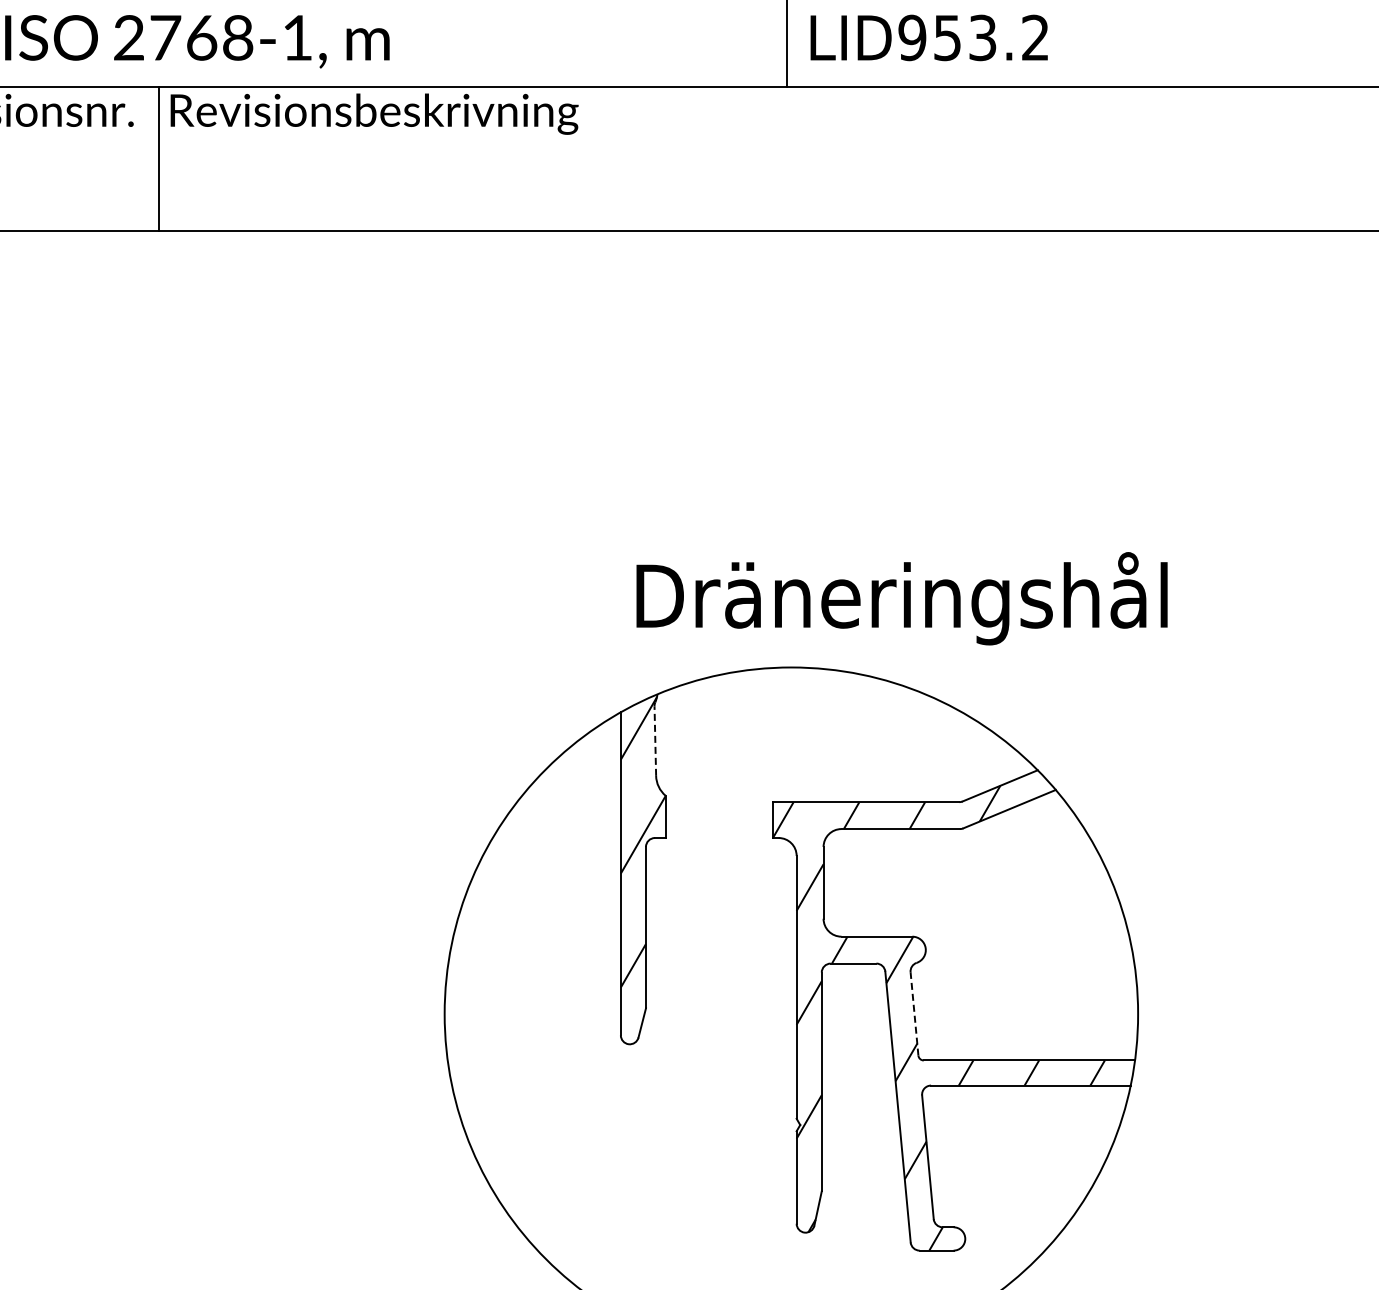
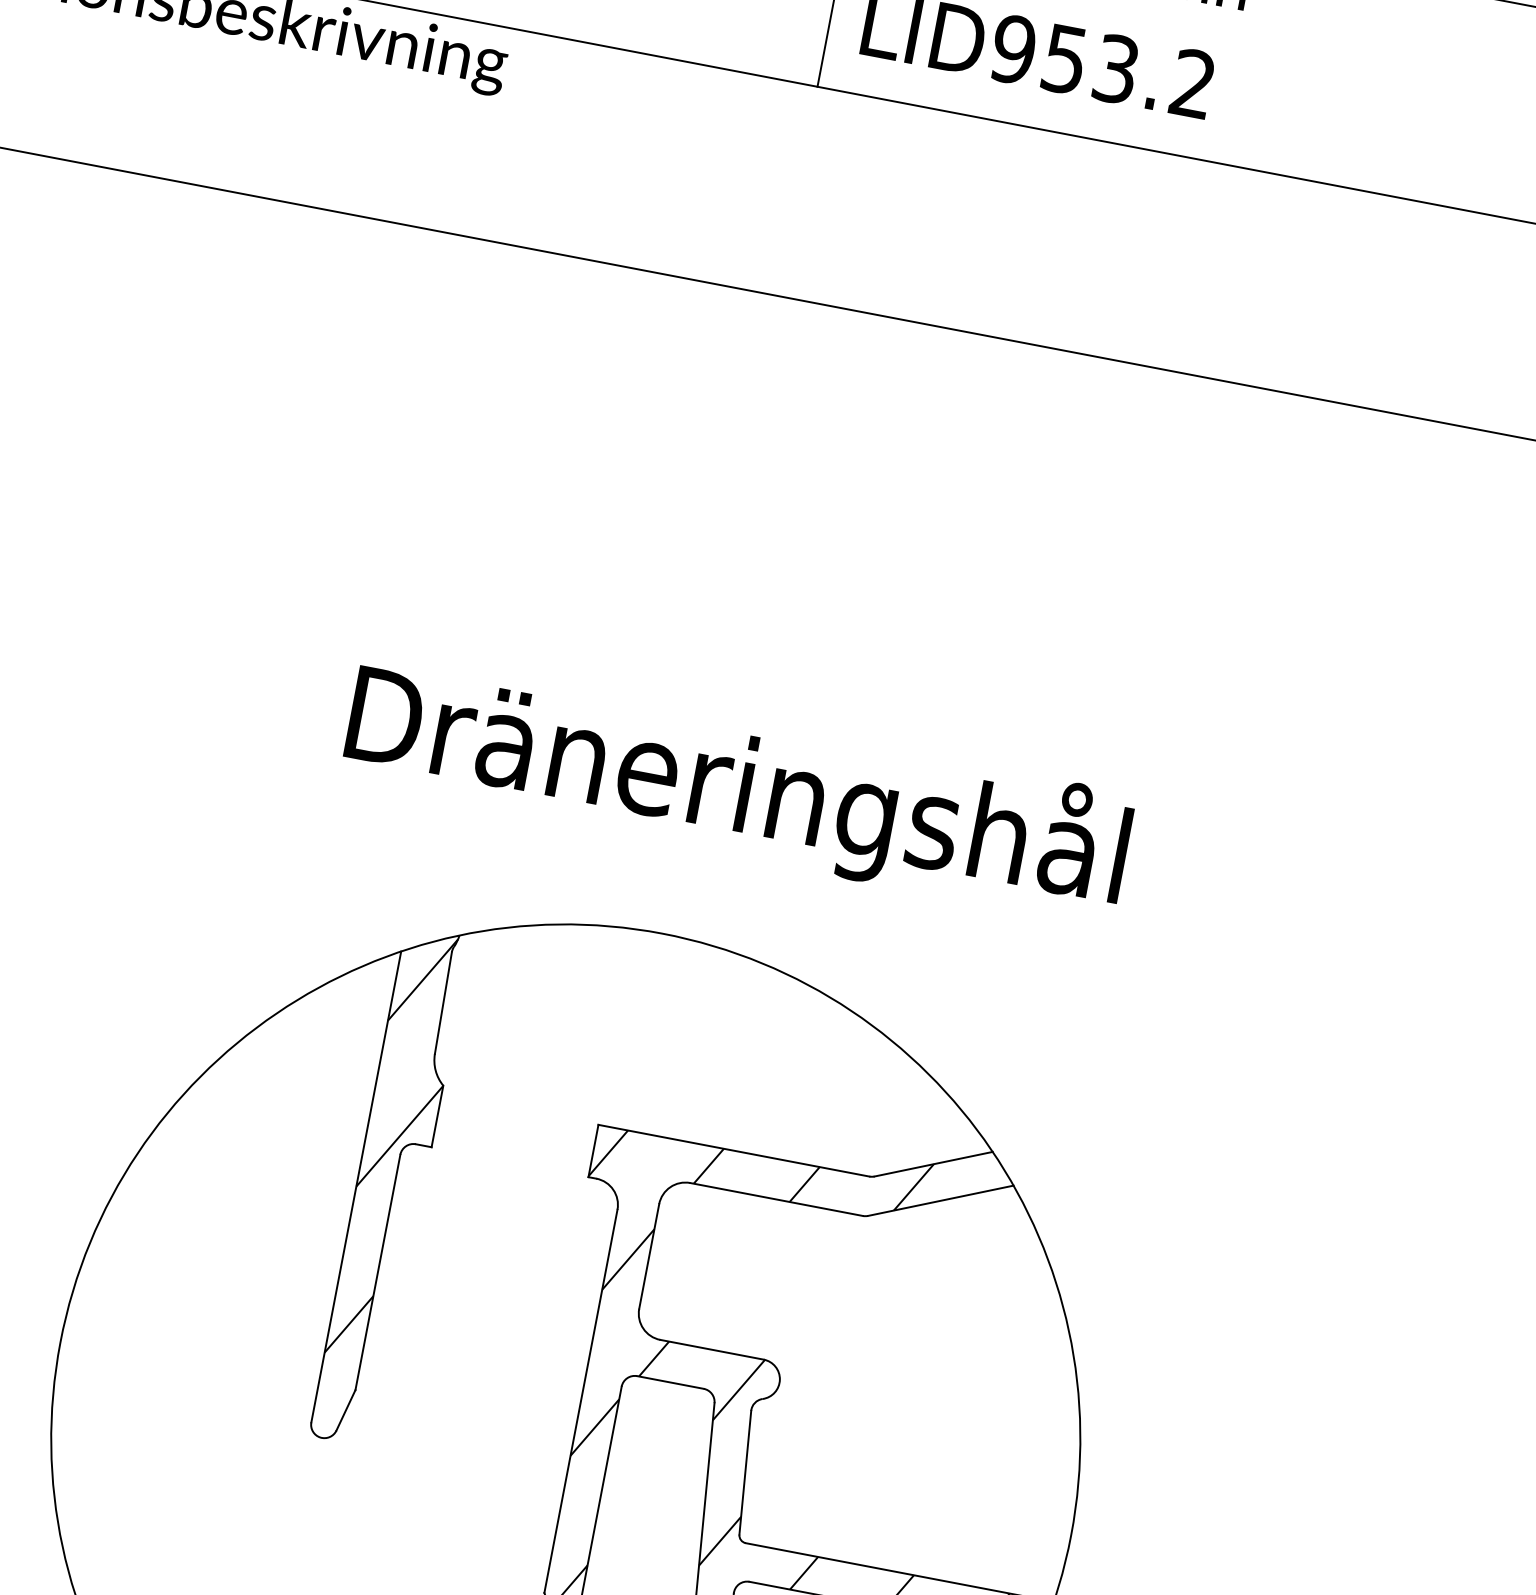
text: (901, 598) -> (737, 787), moved
line: (655, 741) -> (443, 1003), dashed -> solid
line: (914, 1013) -> (745, 1472), dashed -> solid

